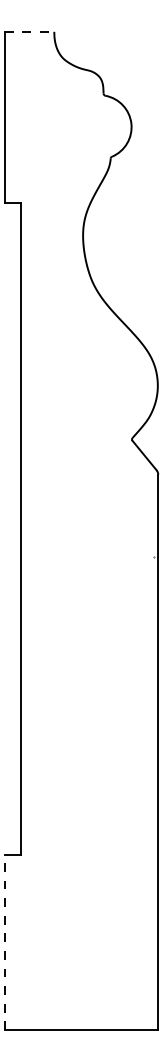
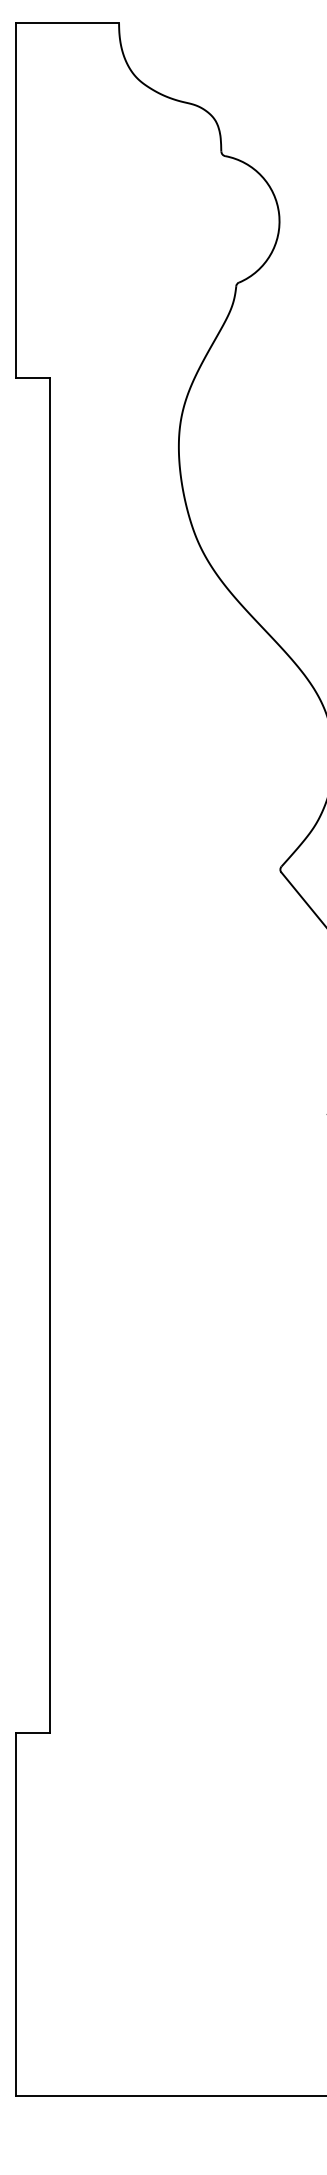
line: (29, 31) -> (67, 22), dashed -> solid
line: (4, 942) -> (15, 1913), dashed -> solid

